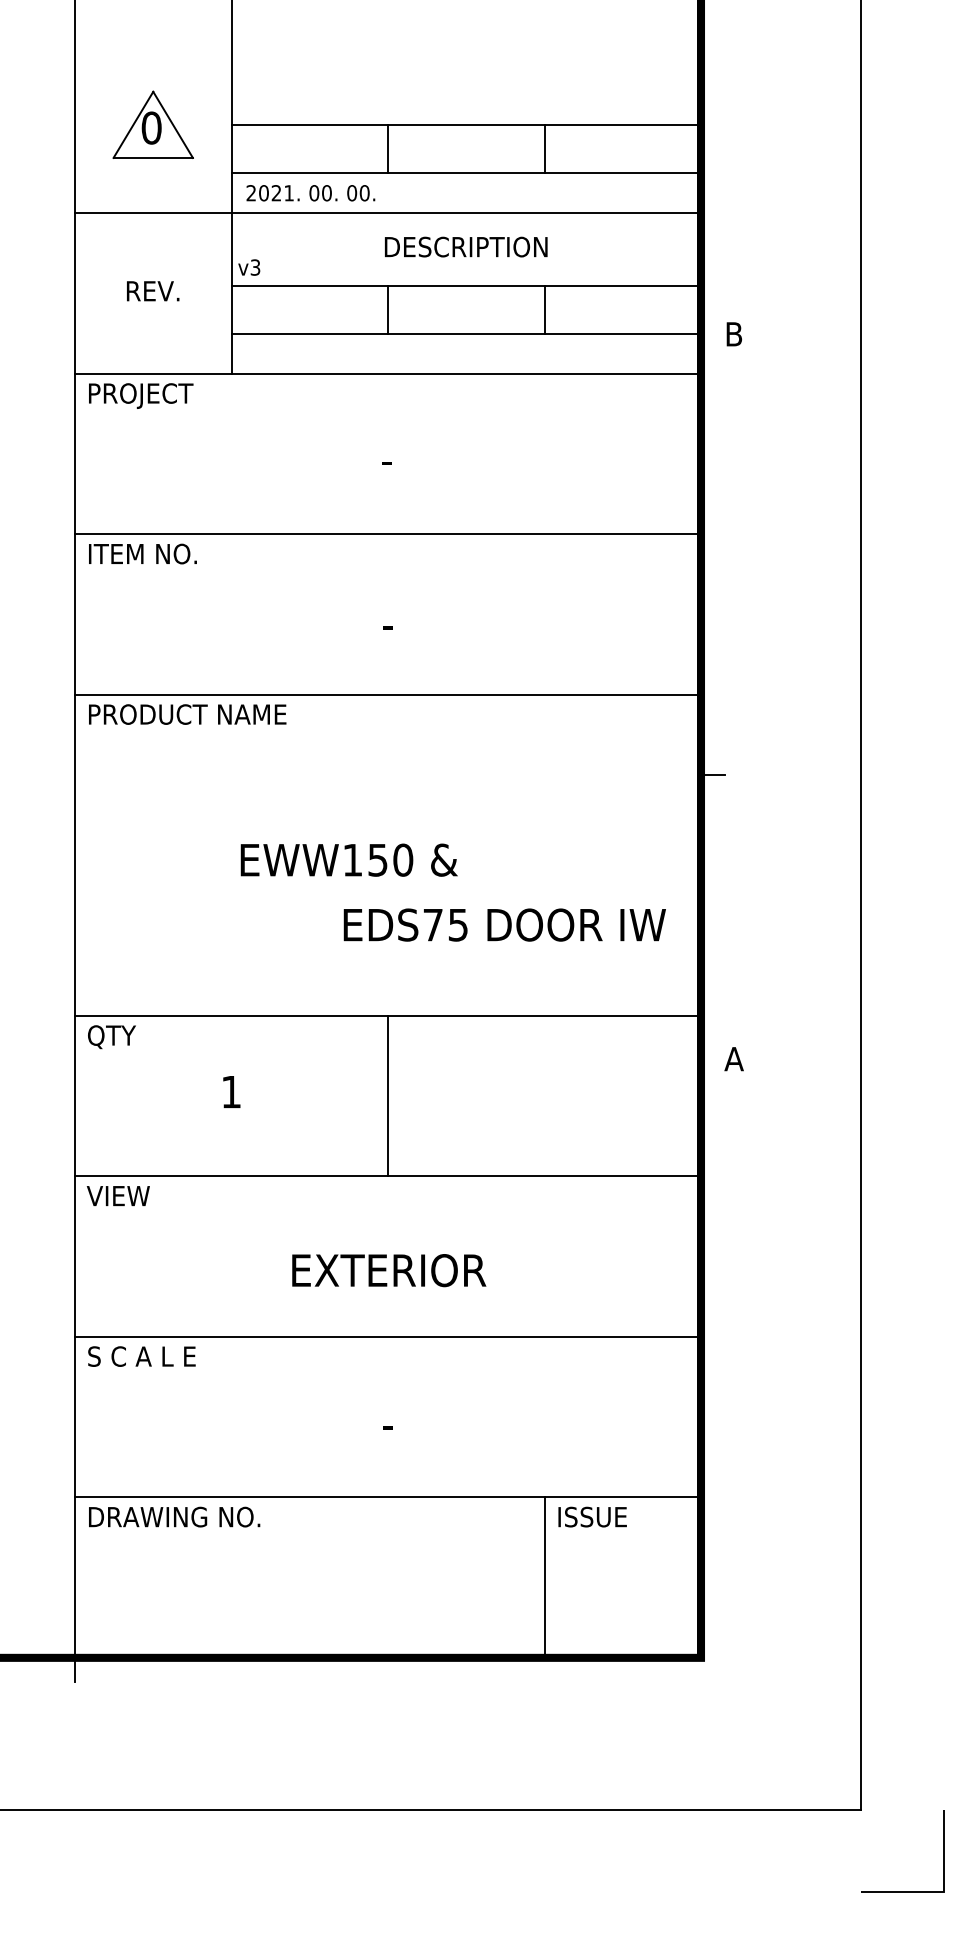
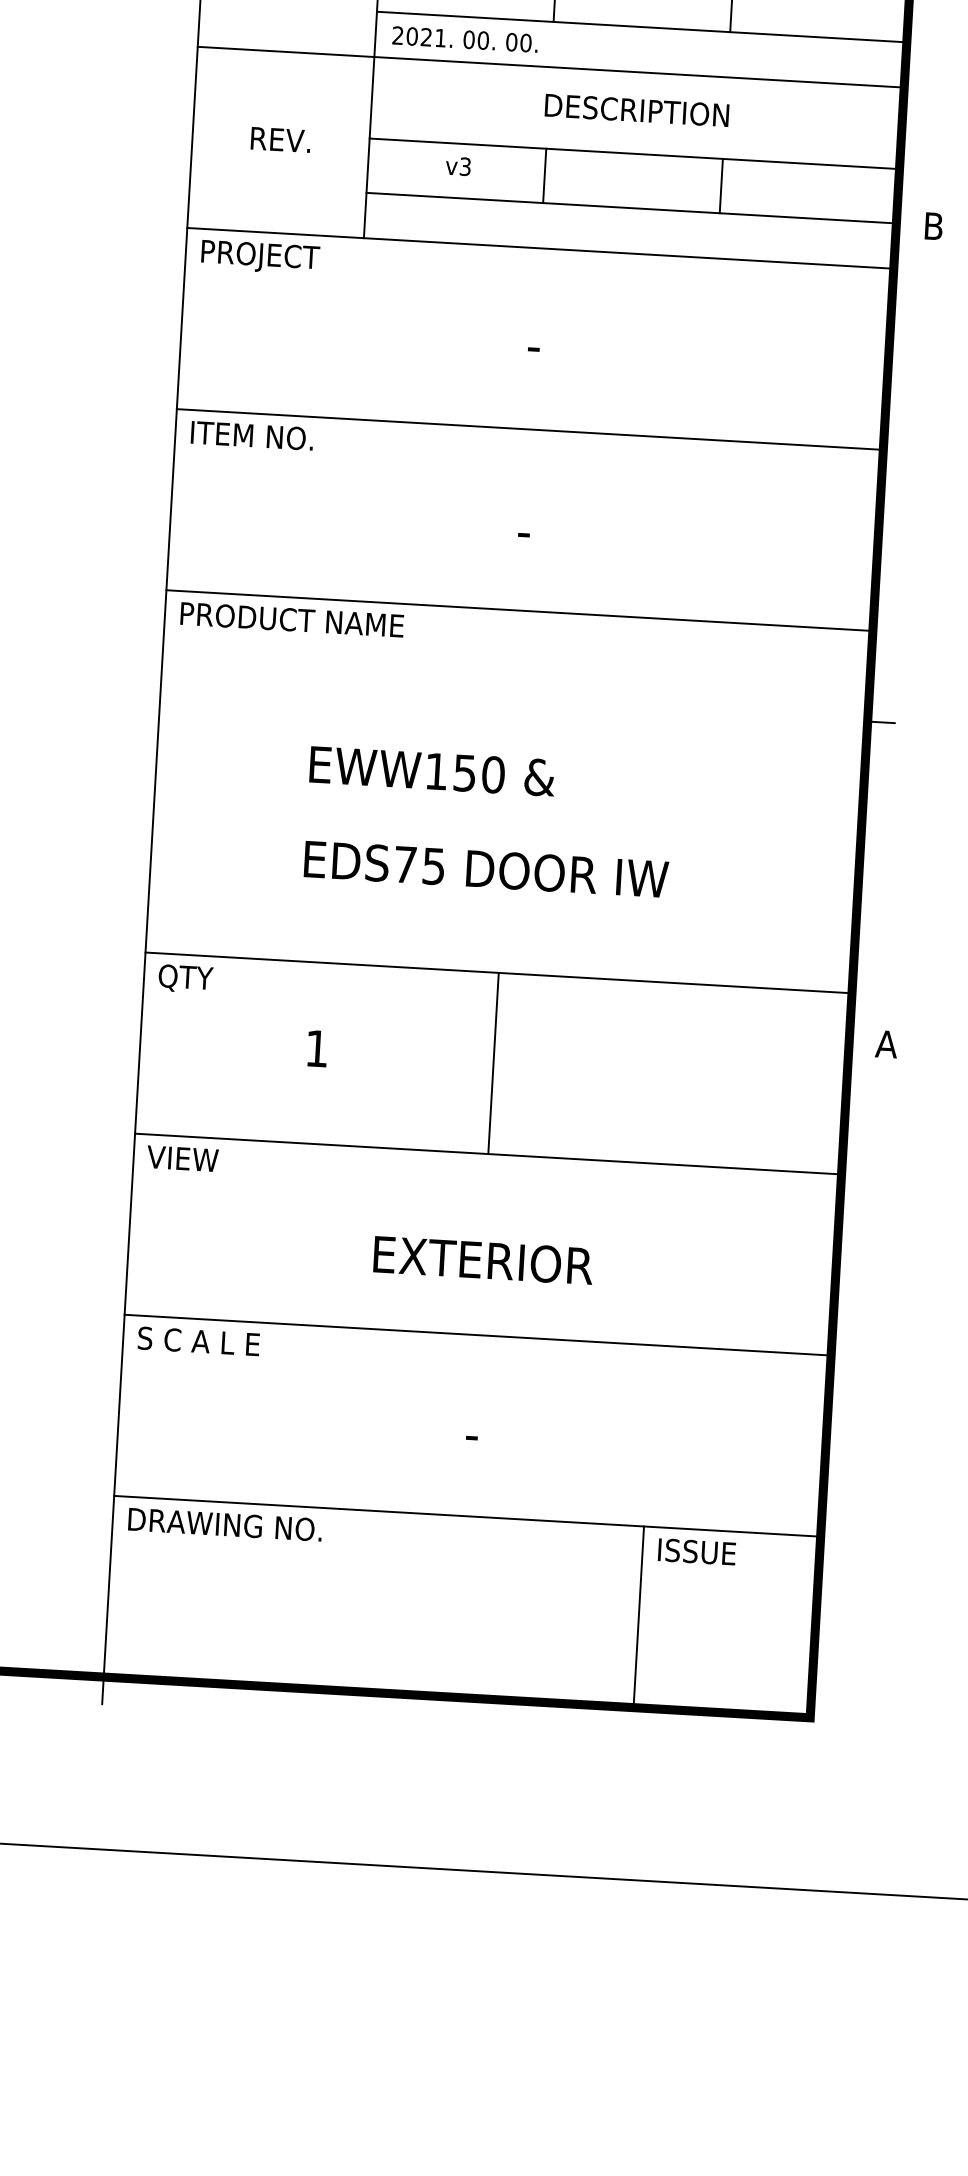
text: (249, 267) -> (458, 166), moved
text: (348, 859) -> (431, 770), moved
text: (504, 924) -> (486, 868), moved

